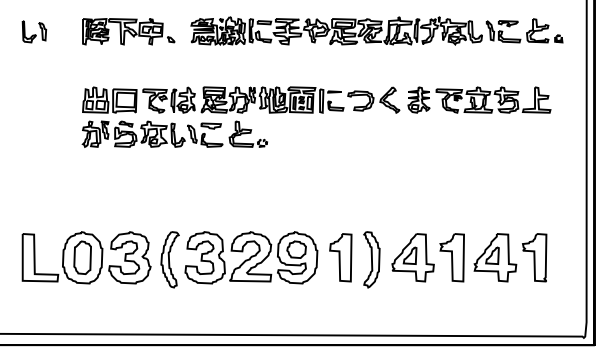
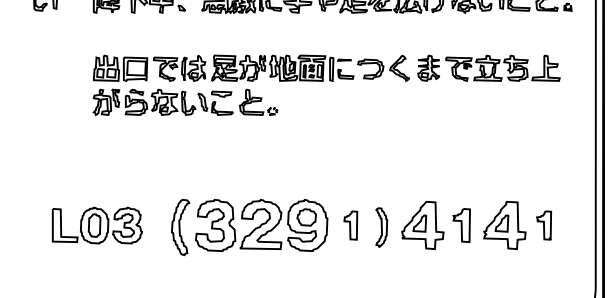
part: (86, 257) -> (97, 225), size x0.7
part: (340, 257) -> (350, 225), size x0.6
part: (451, 257) -> (461, 225), size x0.7
part: (534, 257) -> (543, 225), size x0.6
part: (371, 259) -> (381, 227), size x0.7

